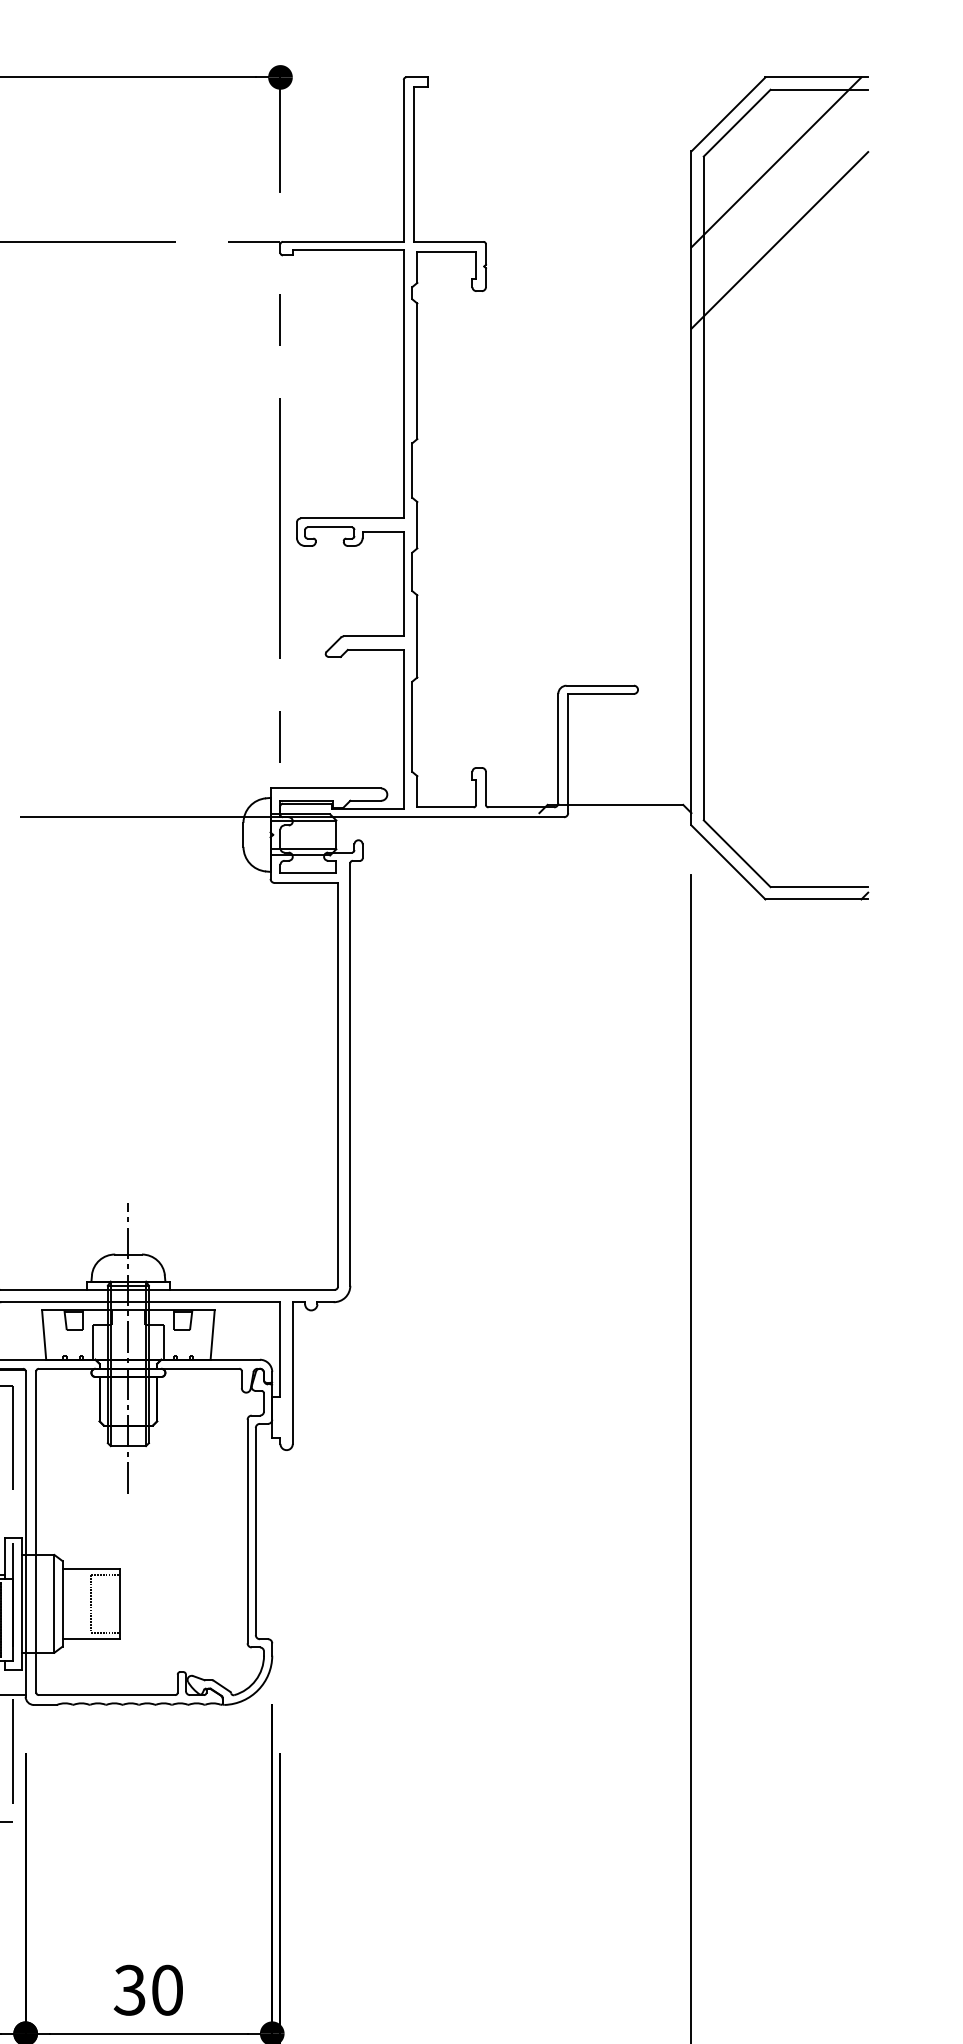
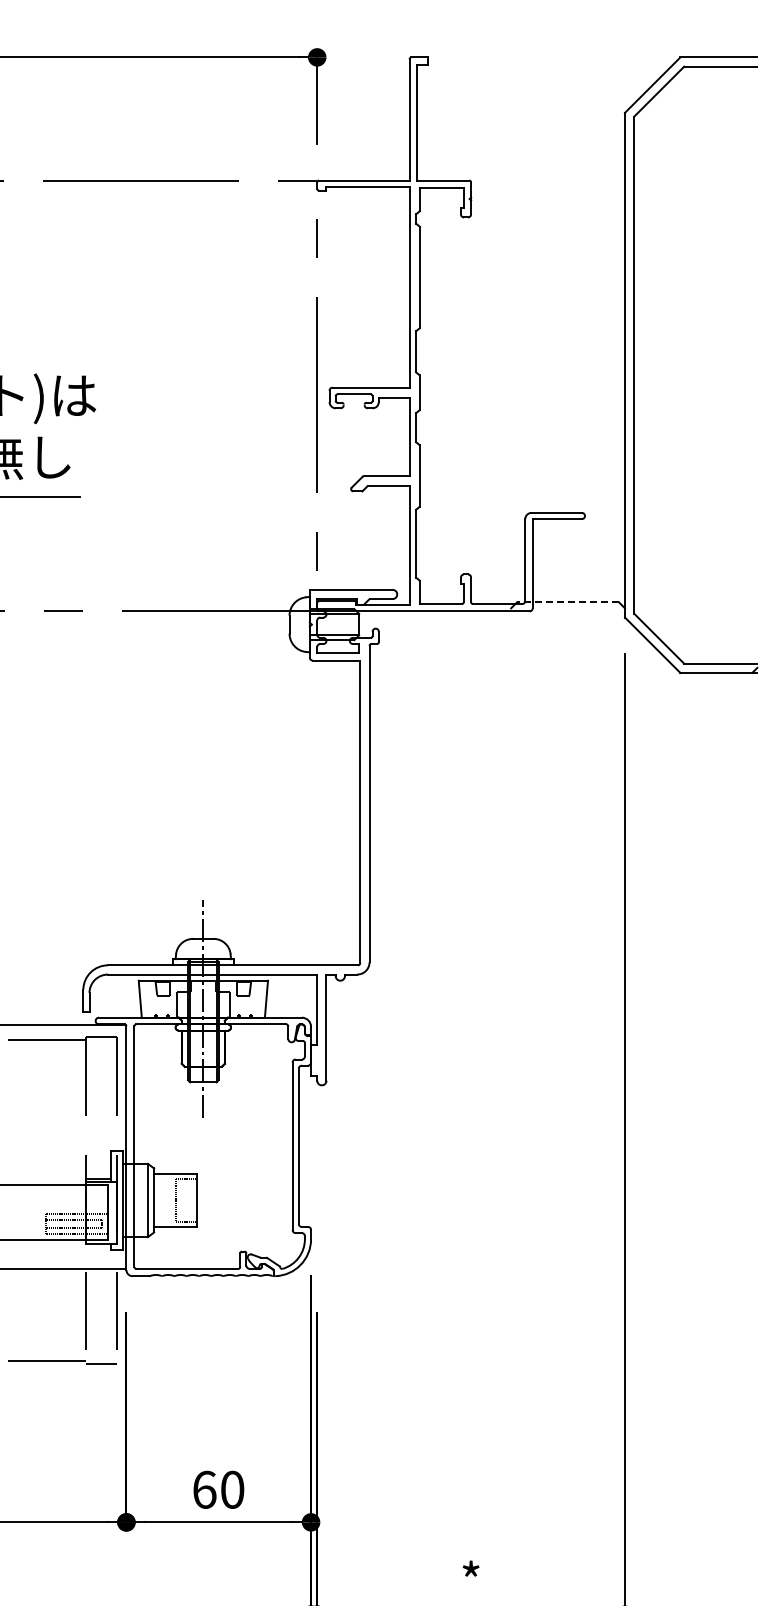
line: (776, 161) -> (688, 120), removed
line: (780, 240) -> (691, 179), removed
line: (616, 805) -> (568, 602), solid -> dashed
text: (129, 1989) -> (204, 1489), 30 -> 60

